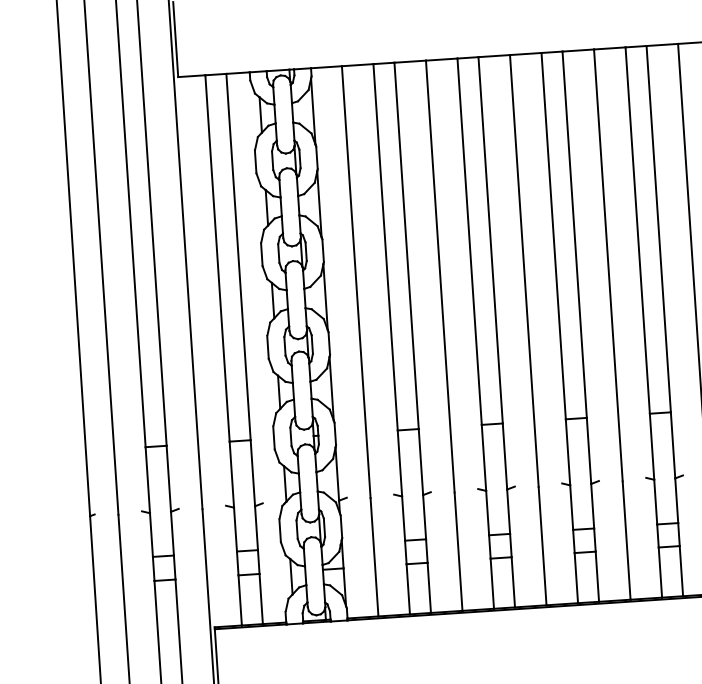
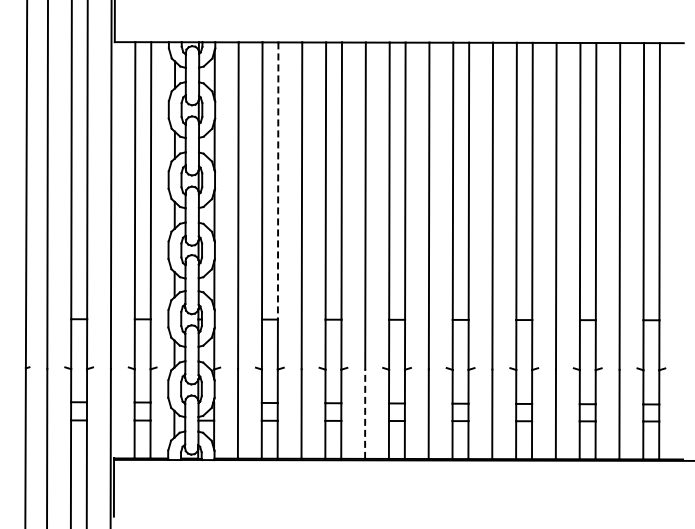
line: (407, 246) -> (278, 181), solid -> dashed
line: (543, 546) -> (365, 414), solid -> dashed

